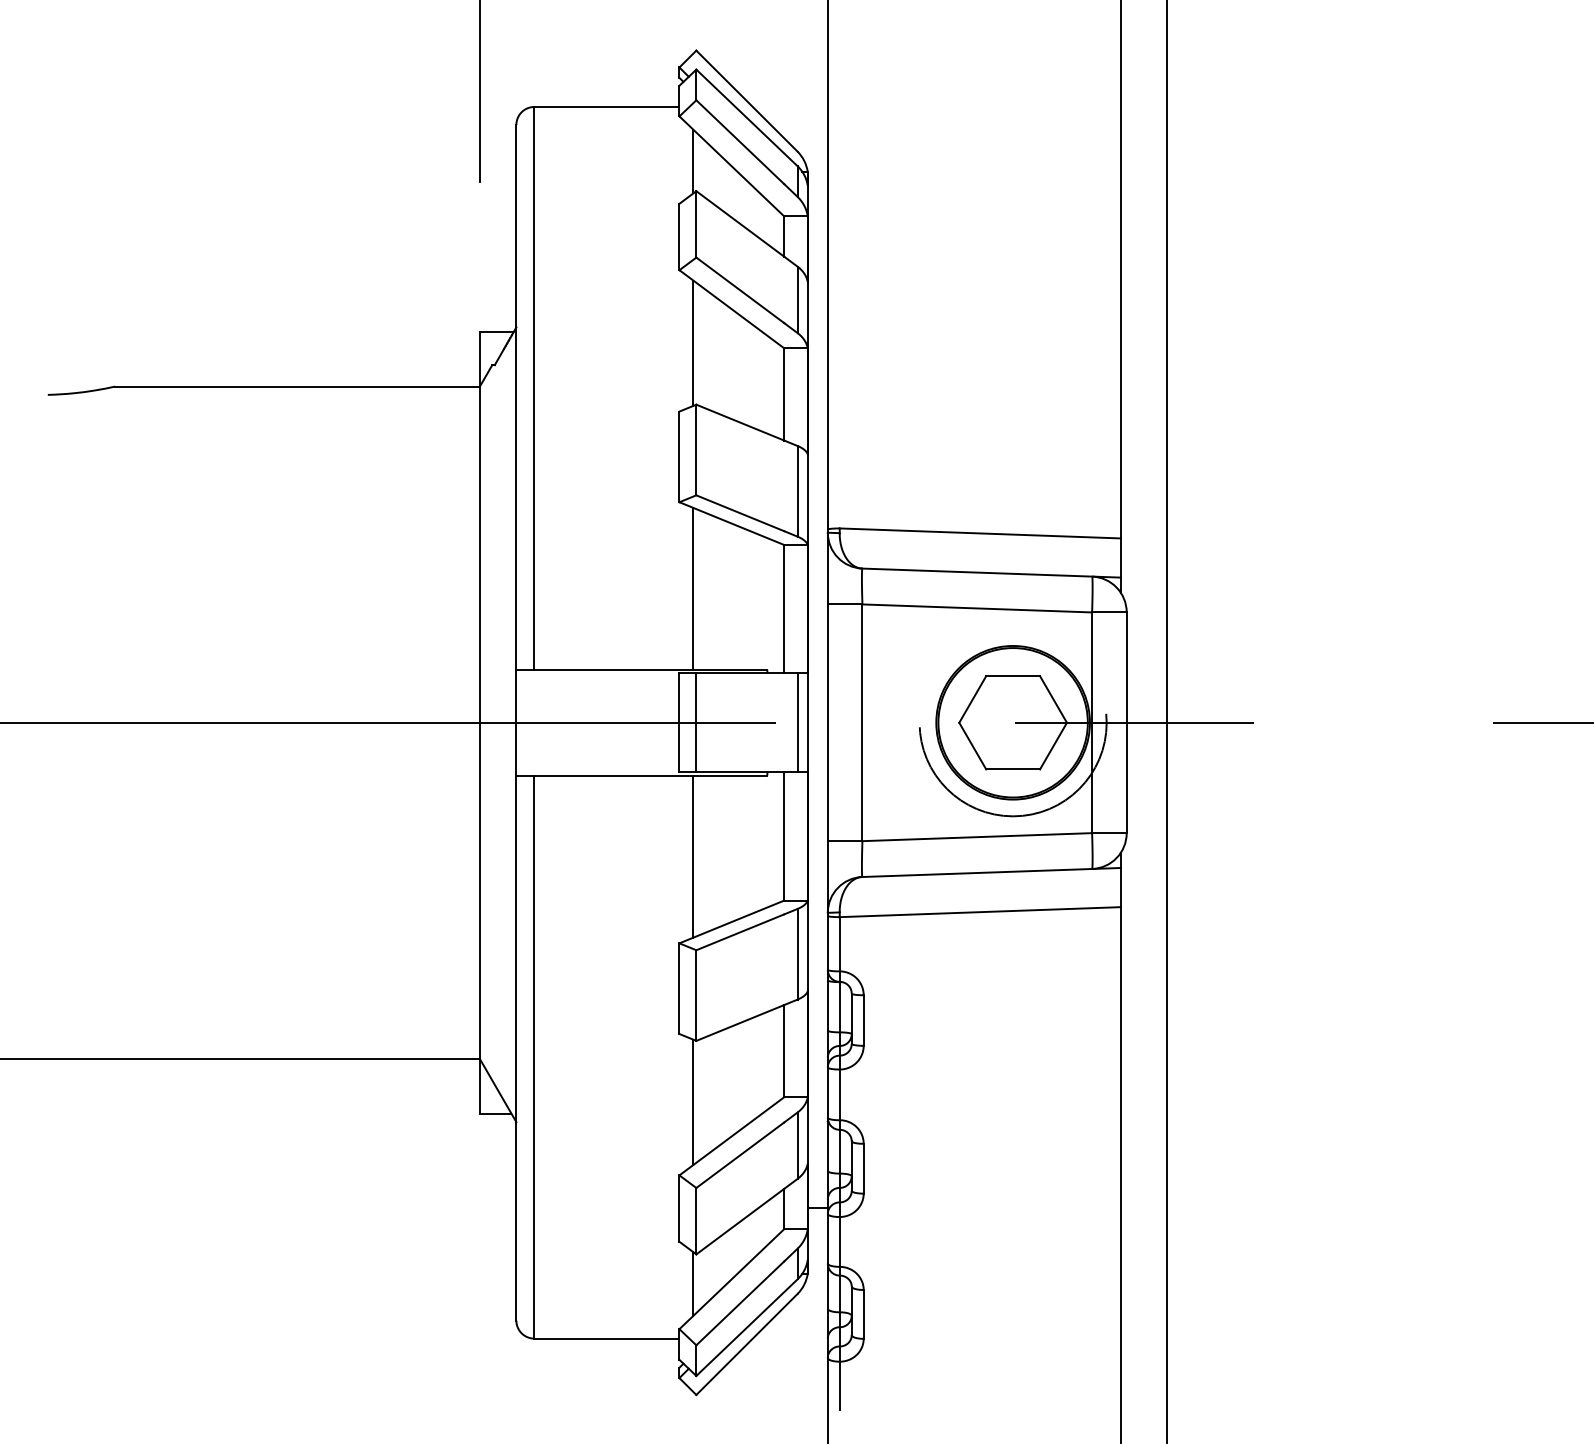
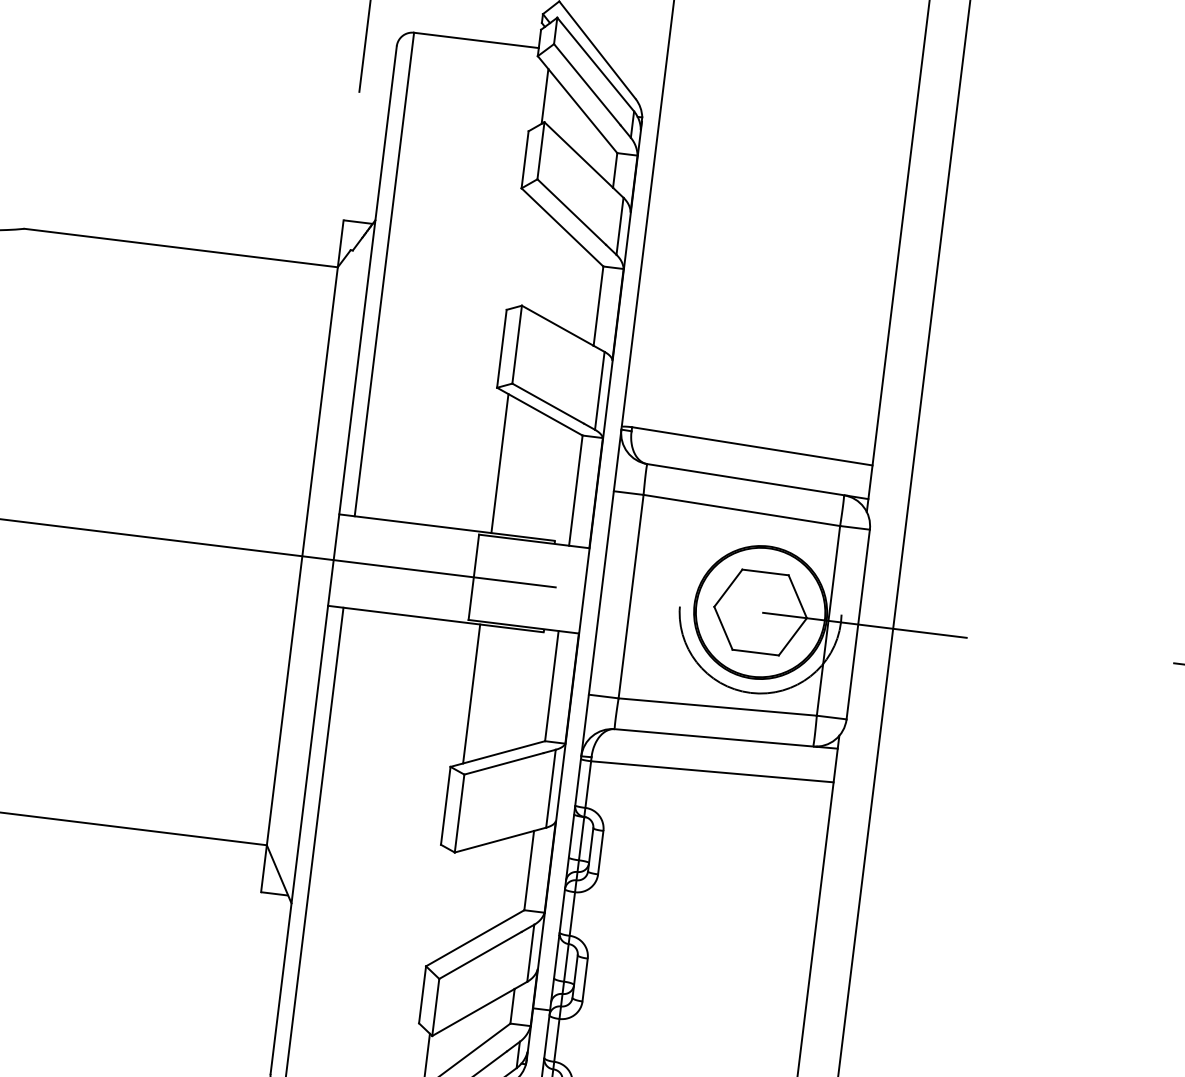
line: (693, 342) -> (526, 251), removed
line: (696, 722) -> (488, 578), removed
line: (797, 722) -> (575, 589), removed
line: (693, 1102) -> (445, 905), removed

